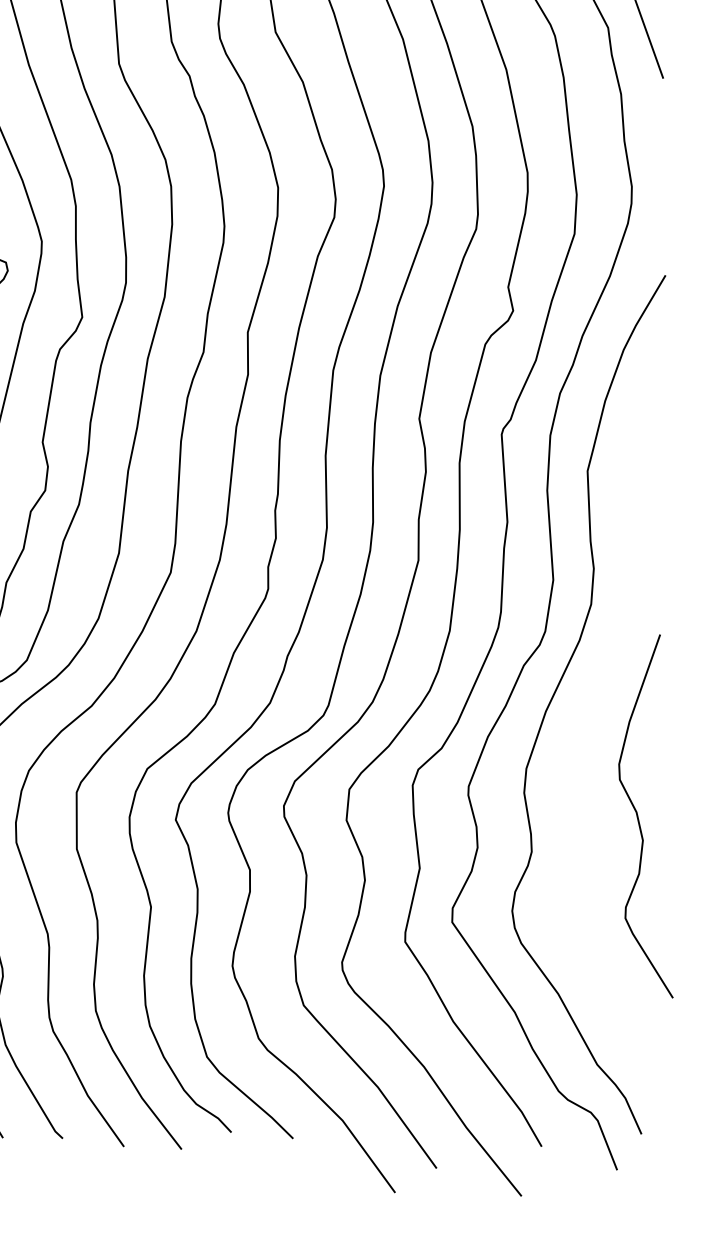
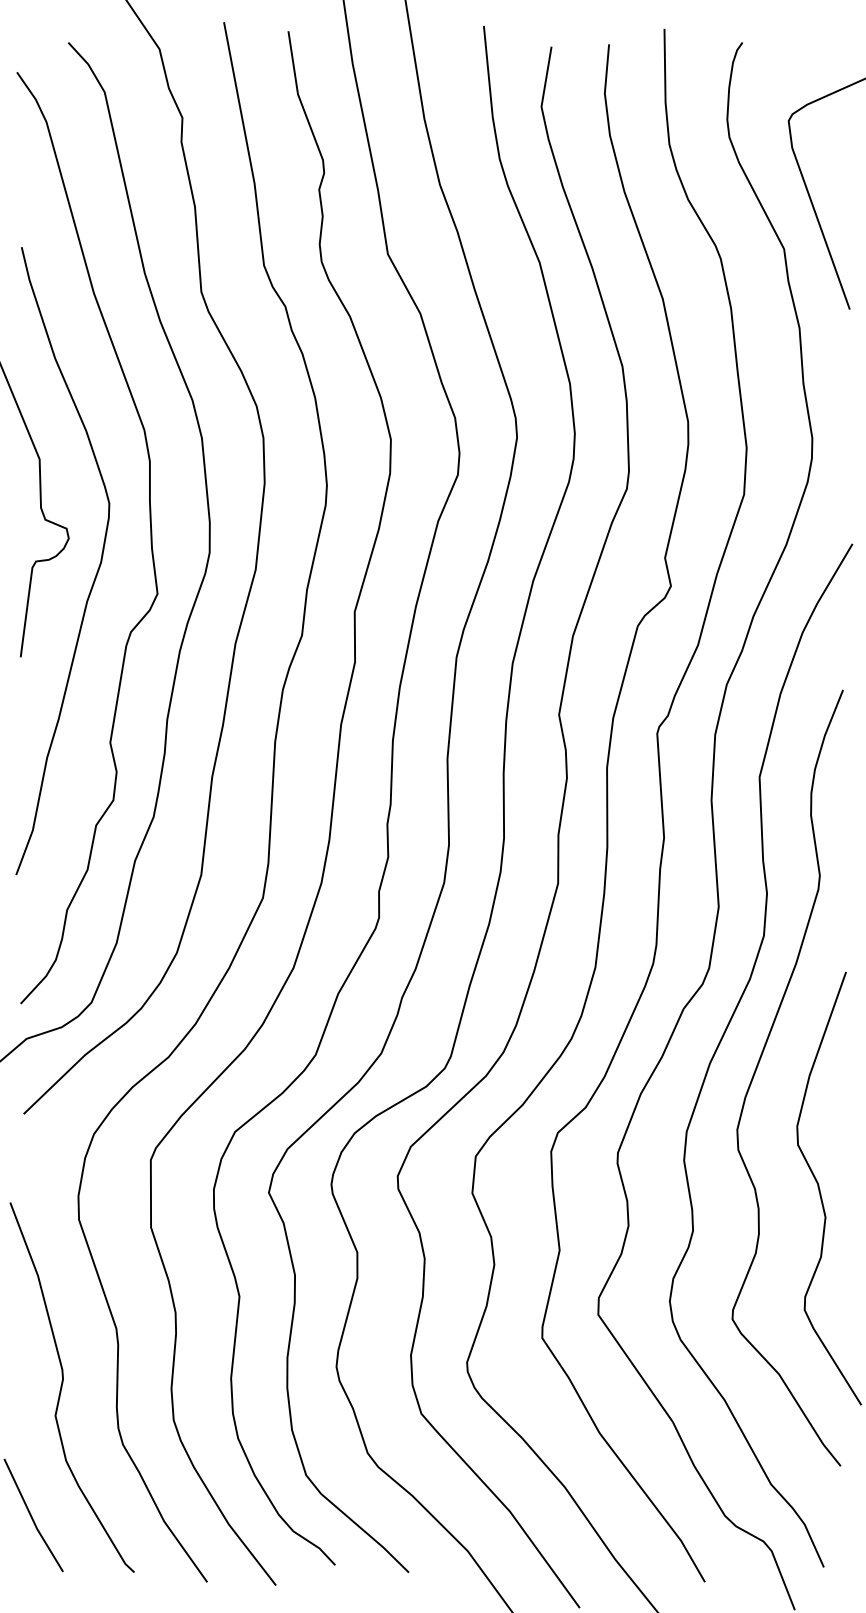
curve: (586, 713) -> (758, 1066), added

